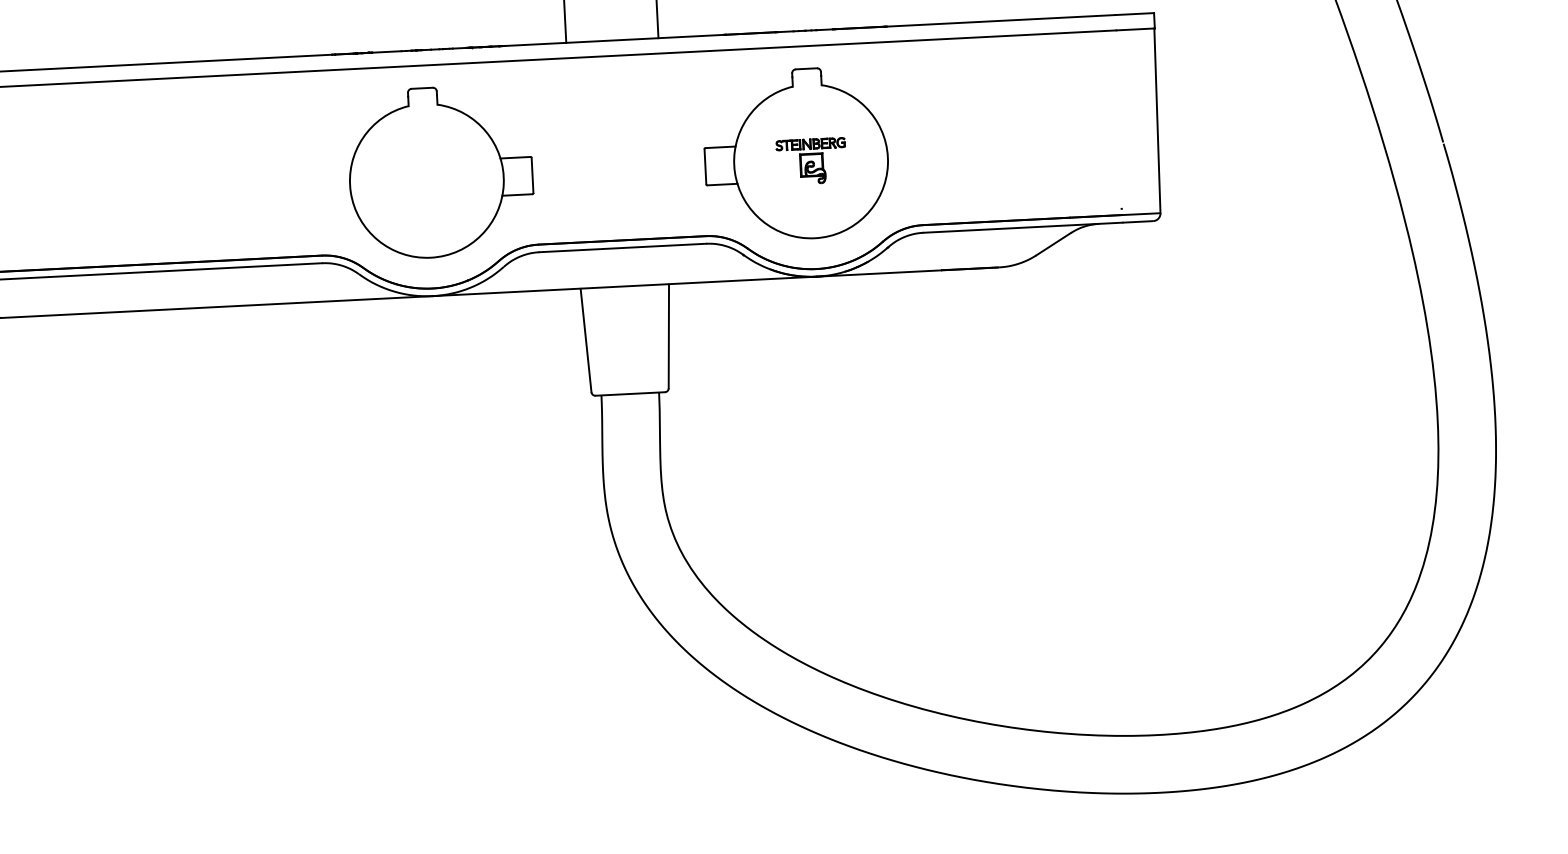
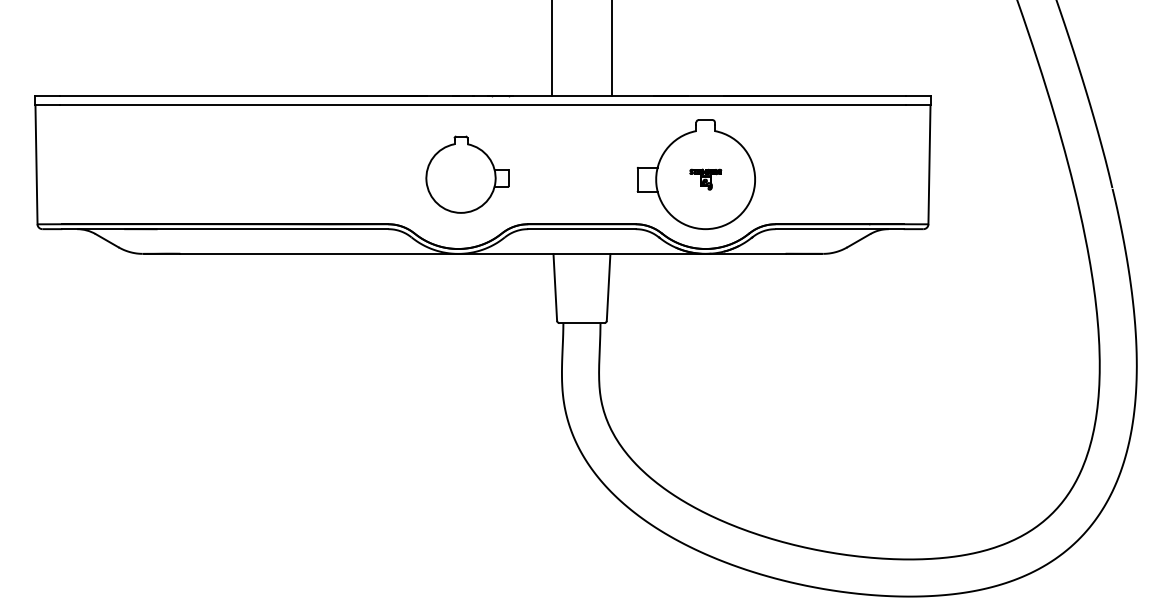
part: (810, 161) -> (705, 179), size x0.7
part: (440, 172) -> (467, 174), size x0.7

